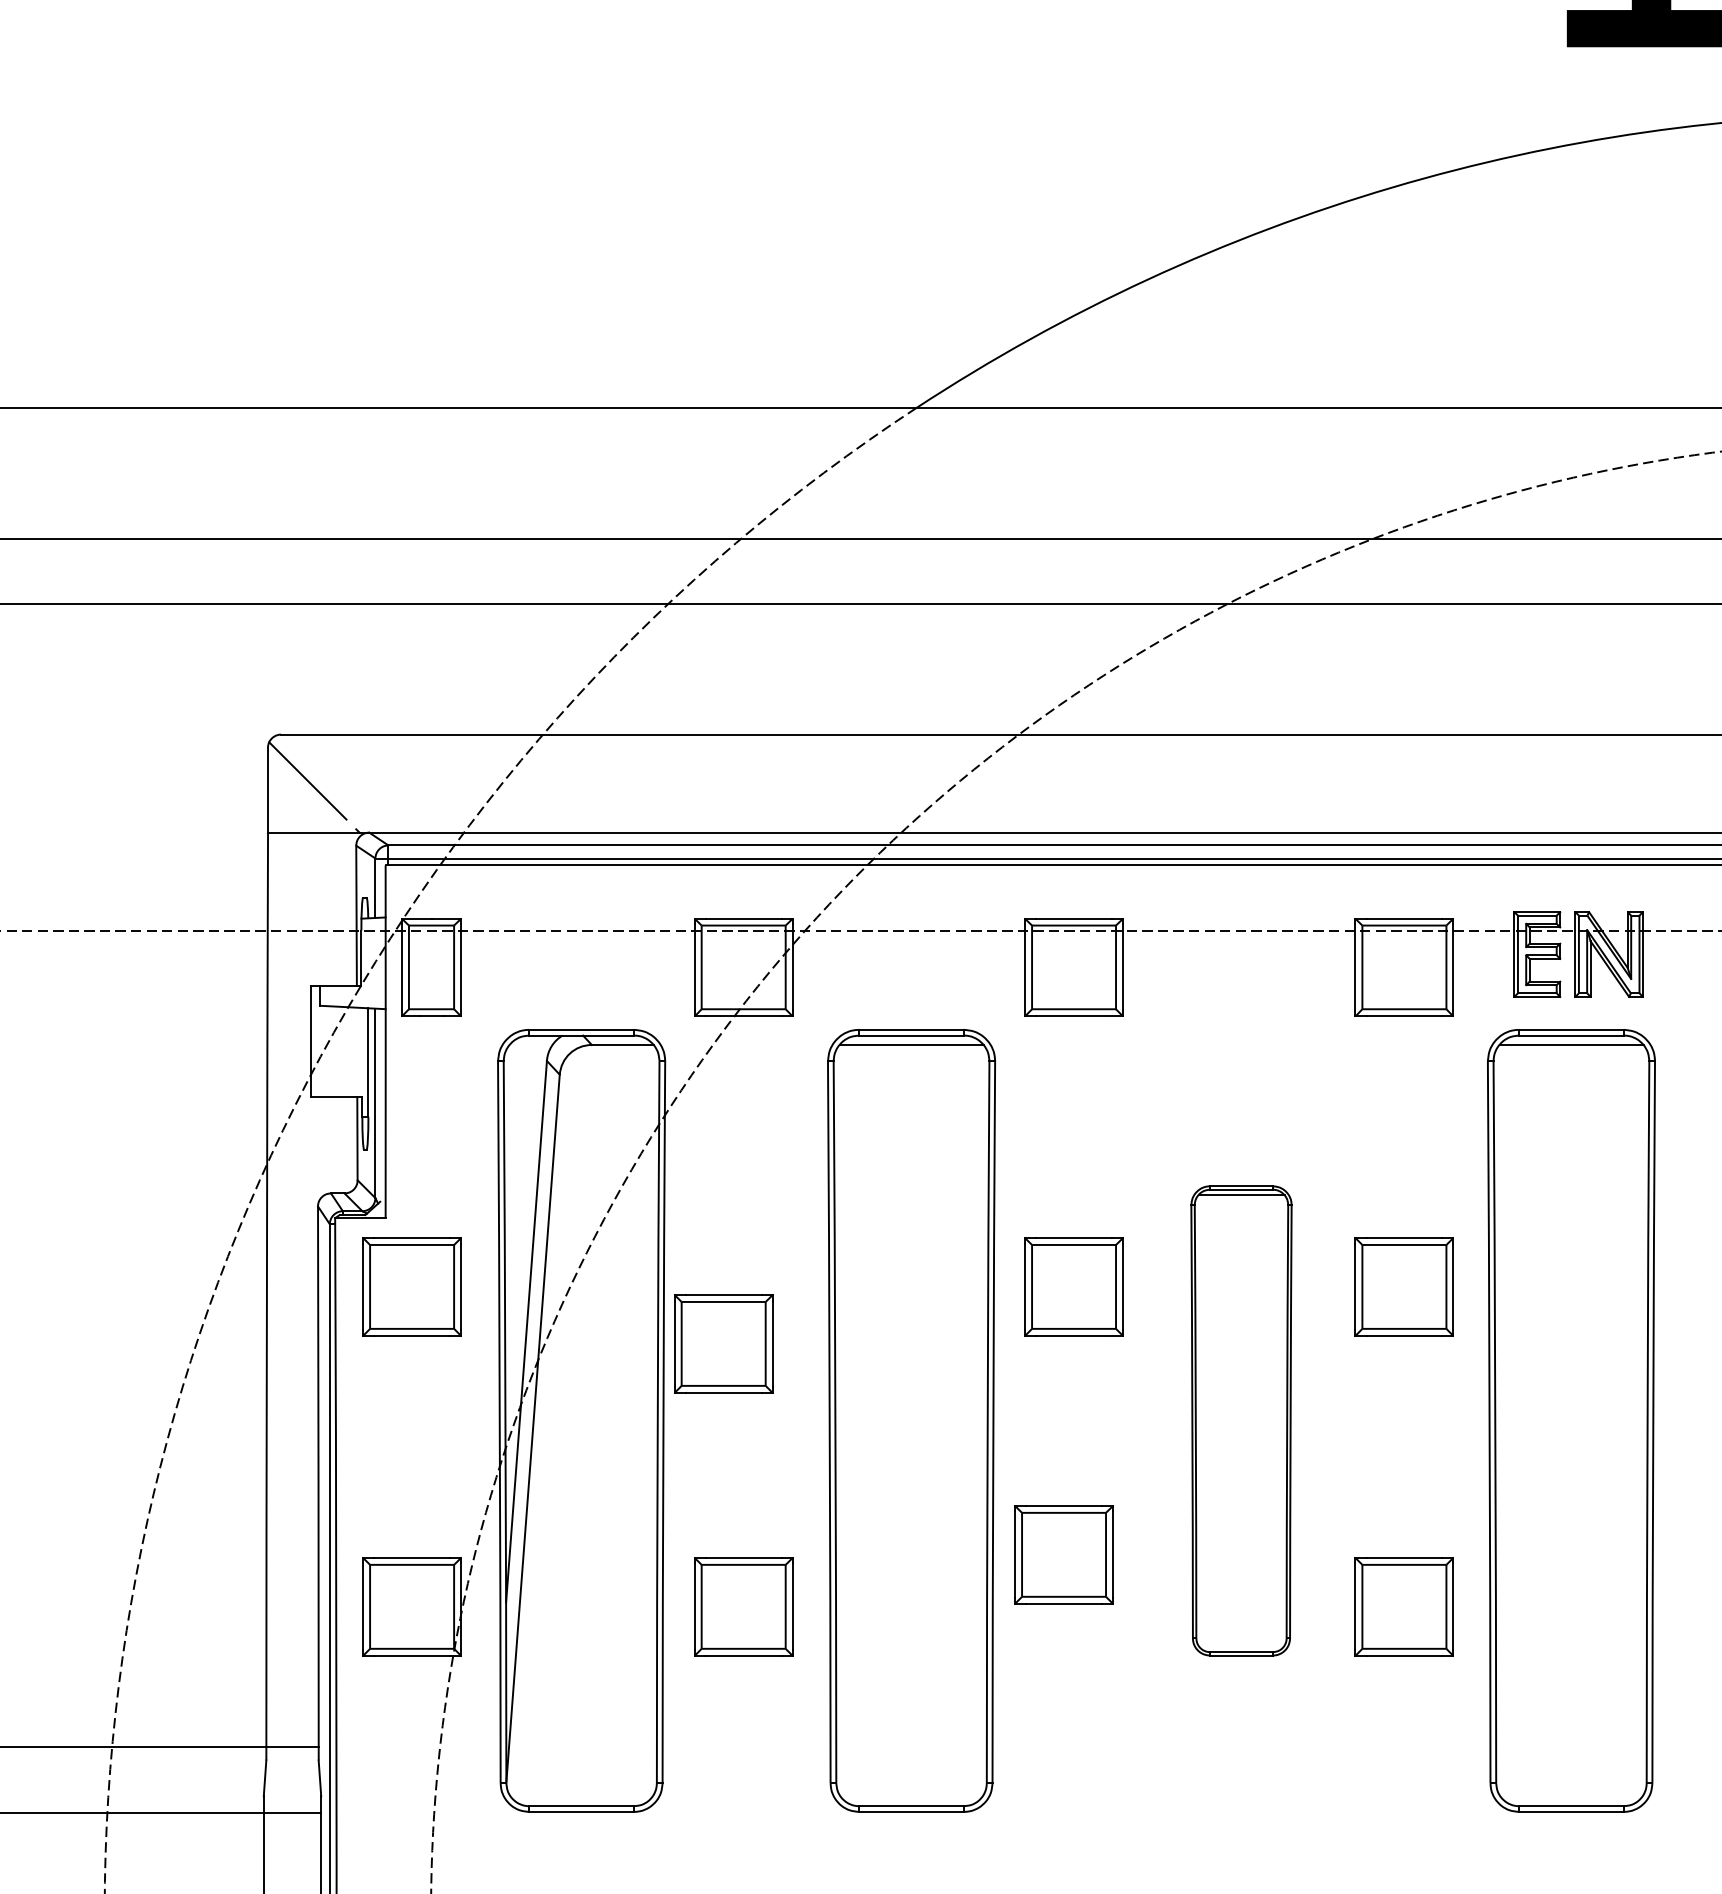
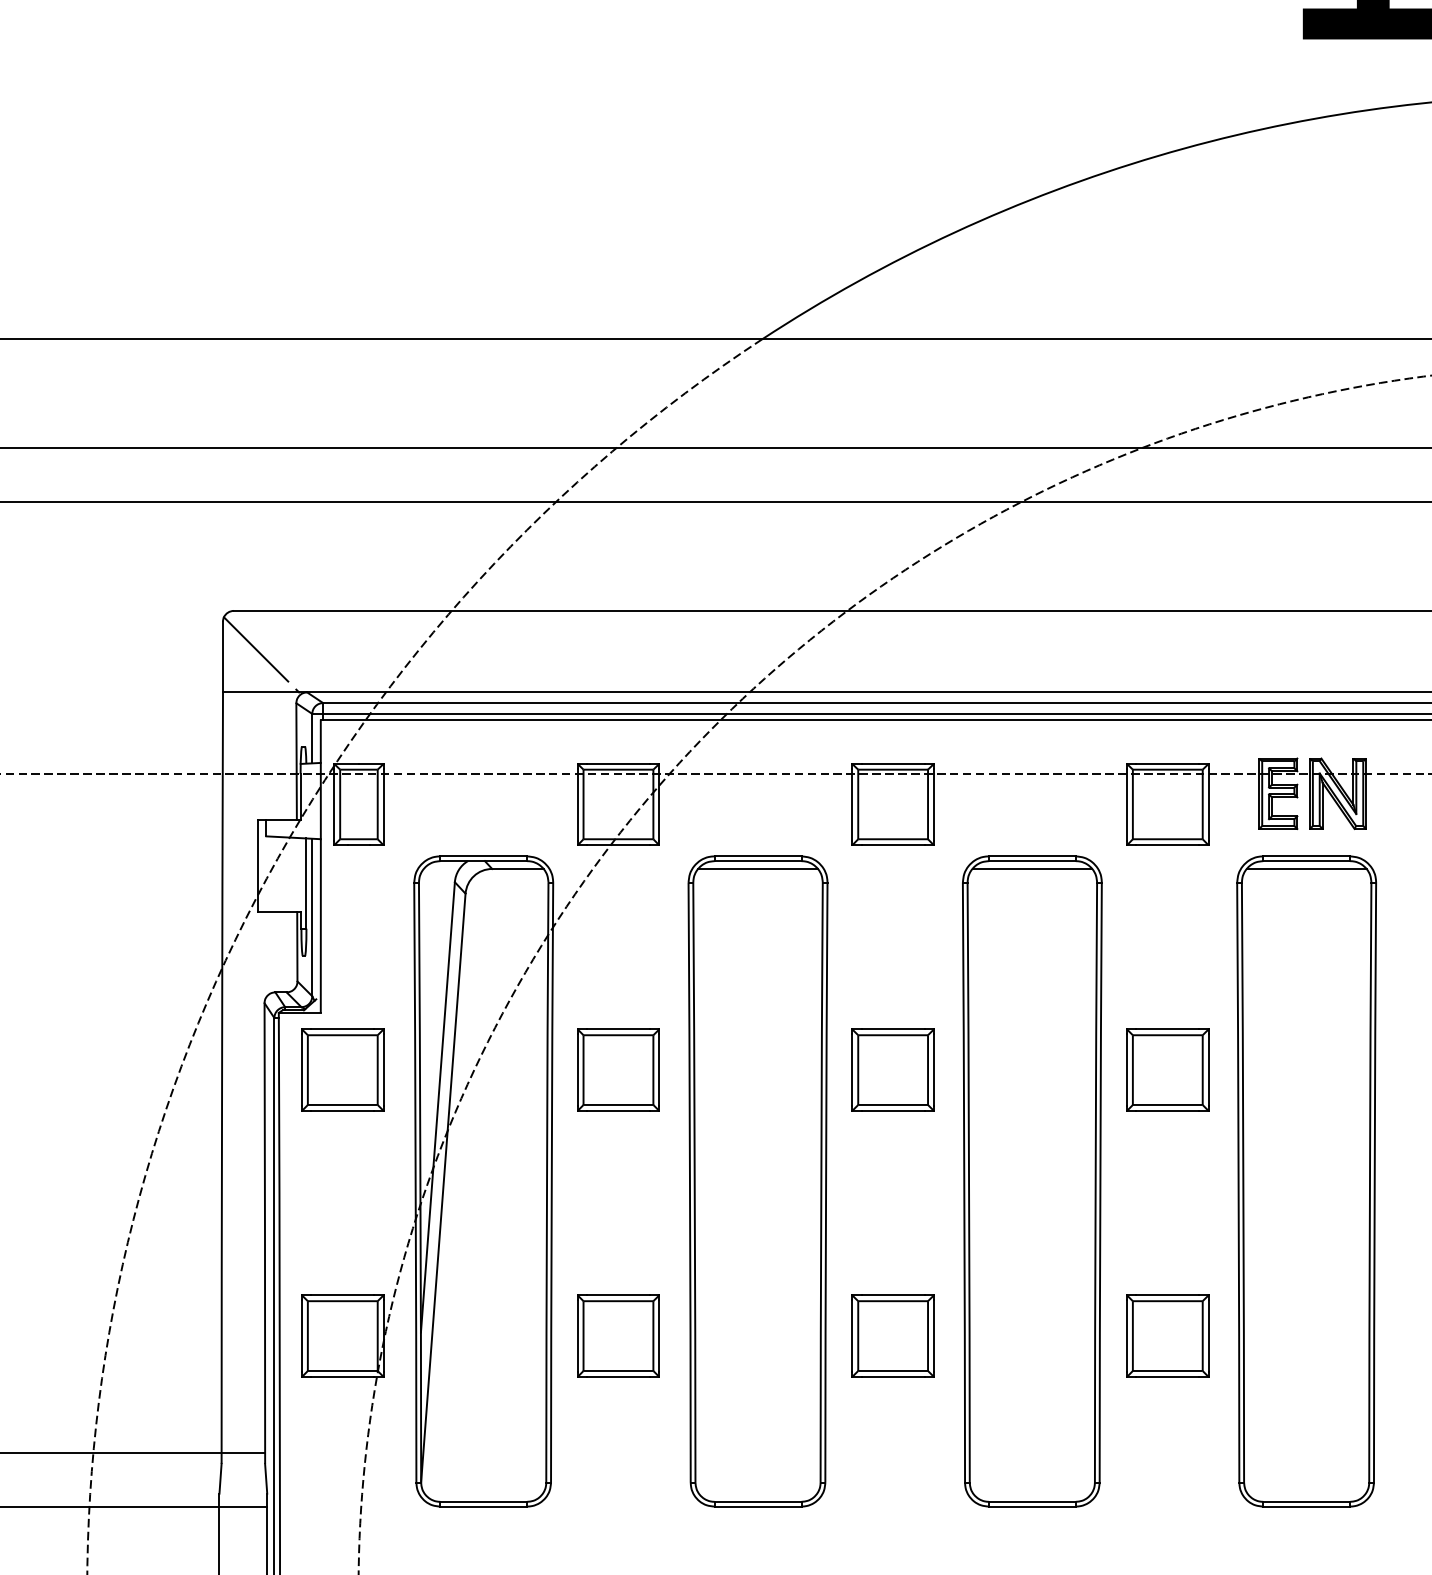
part: (723, 1343) -> (618, 1069), moved
part: (1241, 1420) -> (1032, 1181), size x1.67
part: (1063, 1554) -> (892, 1335), moved

